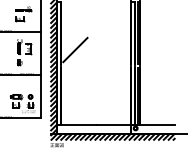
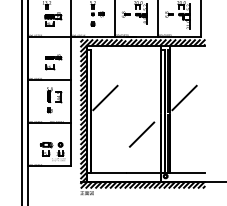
line: (154, 49) -> (184, 97), added
line: (111, 86) -> (141, 134), added

